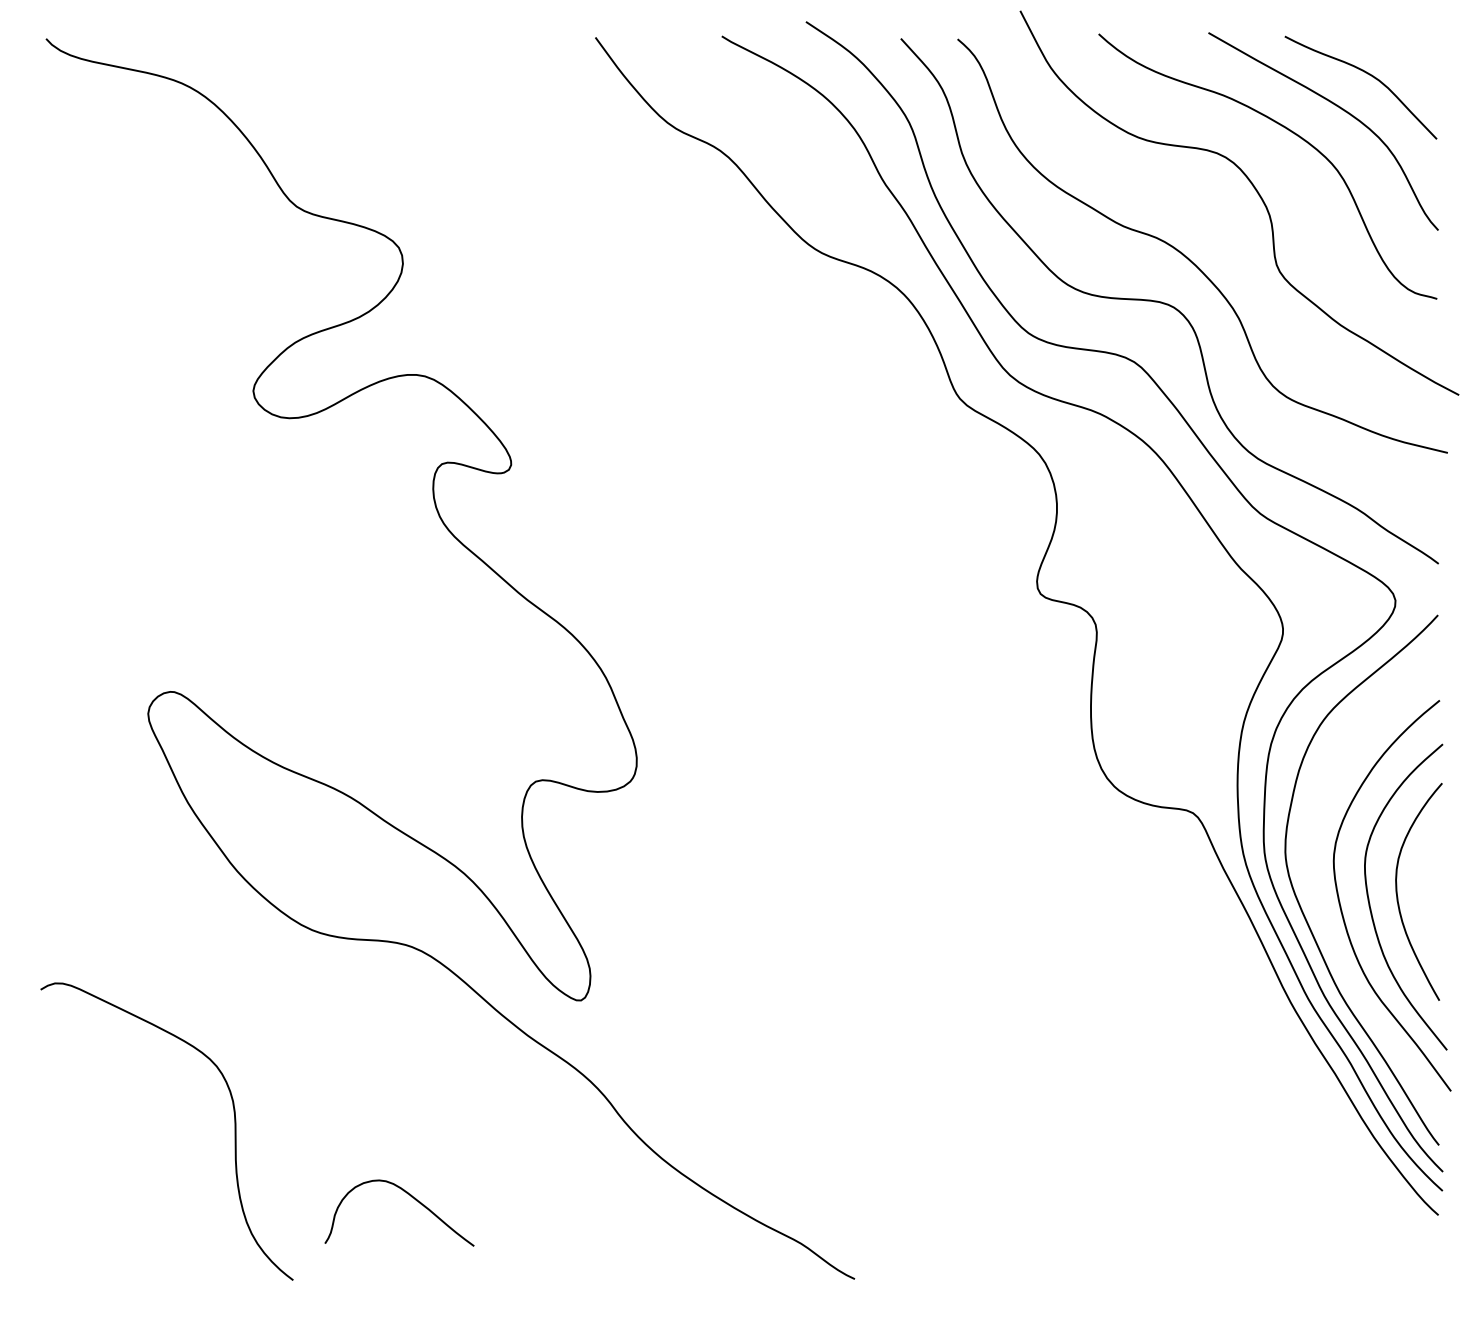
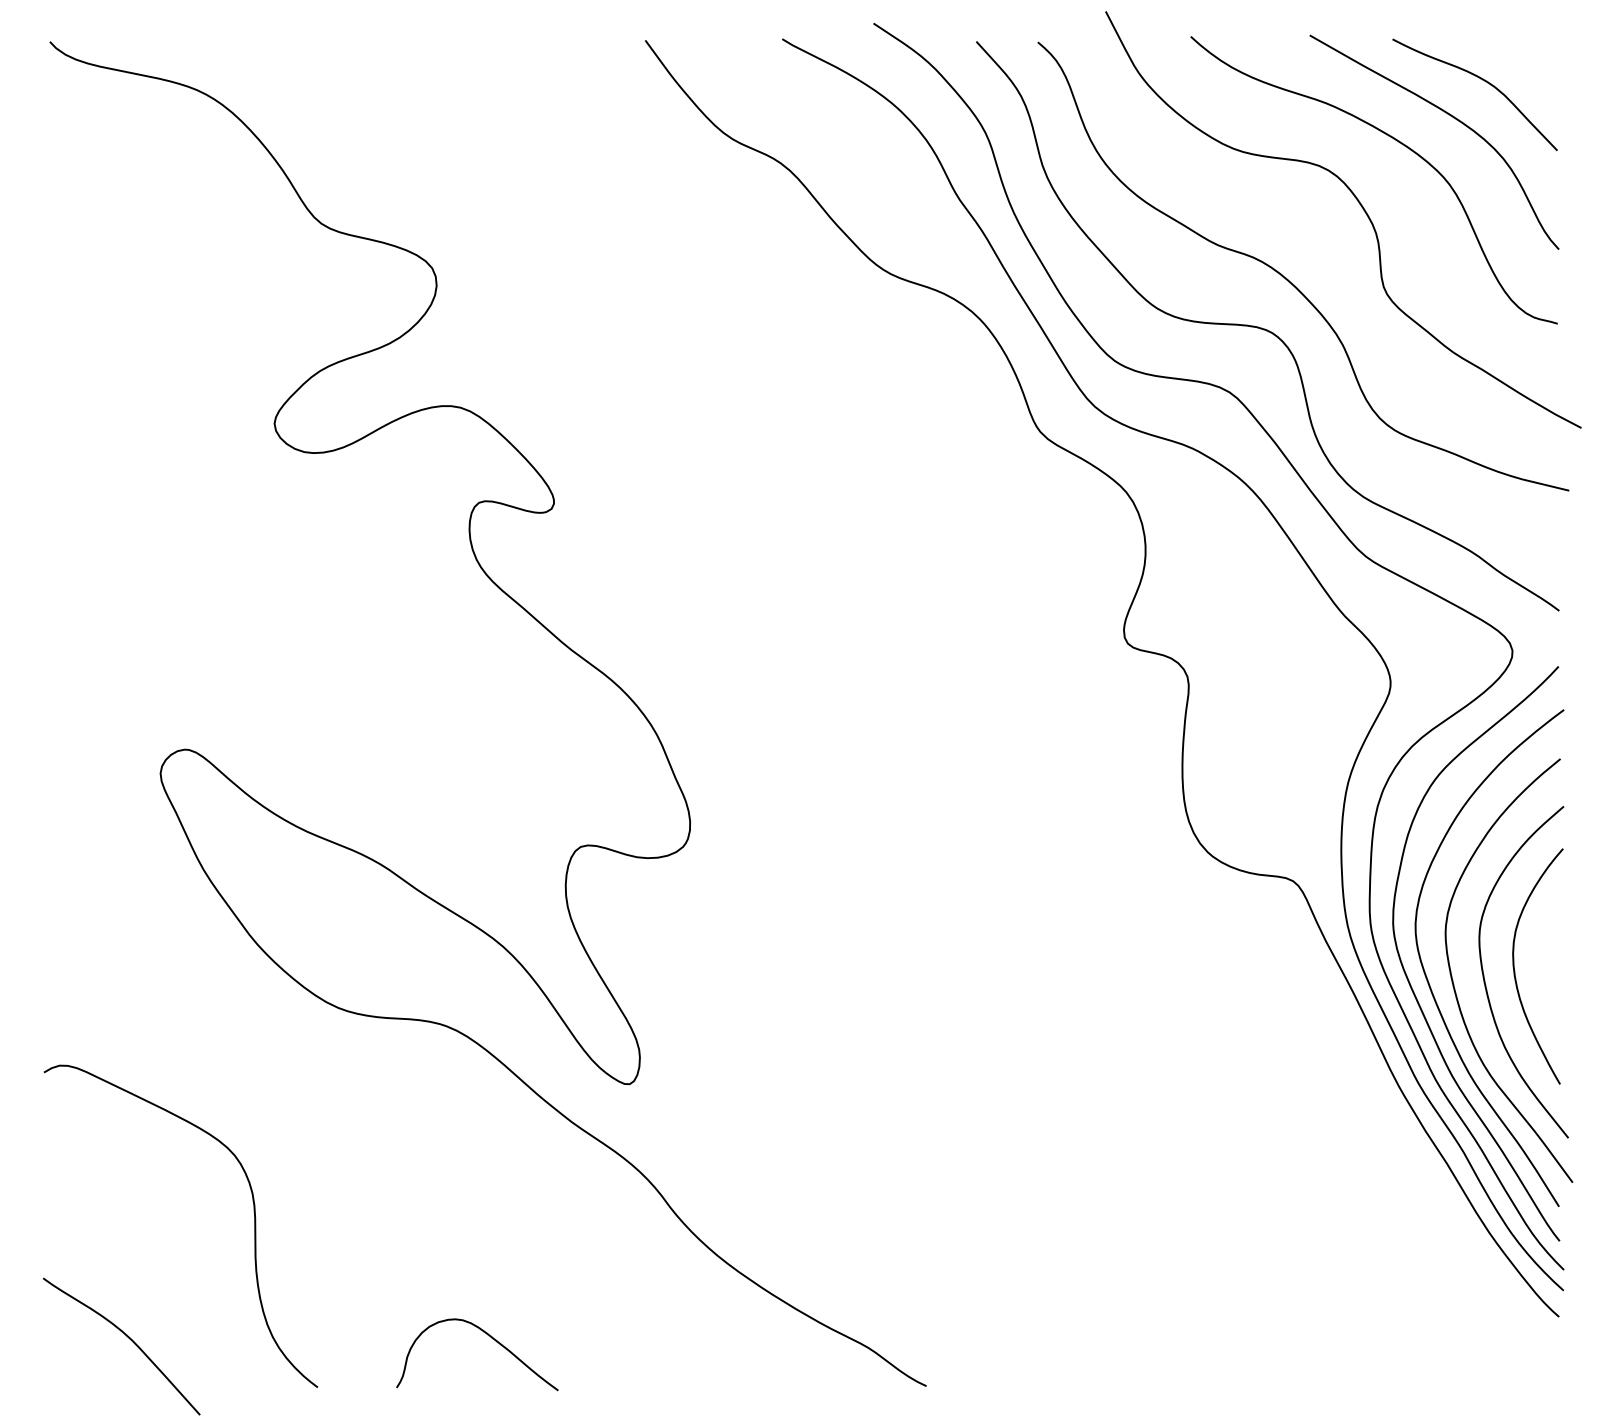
curve: (1317, 902) -> (1427, 977), added
curve: (411, 1197) -> (490, 1337), moved
curve: (118, 1235) -> (128, 1338), added

